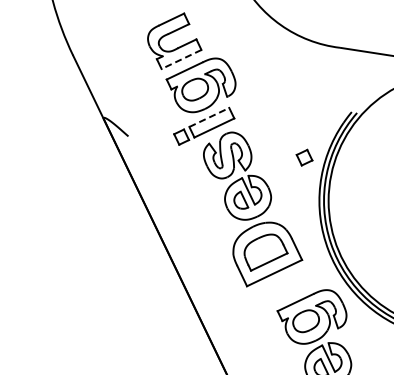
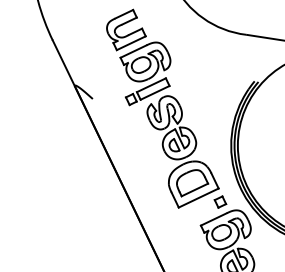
line: (181, 59) -> (131, 43), dashed -> solid
line: (209, 117) -> (151, 85), dashed -> solid
part: (304, 157) -> (220, 201), moved

